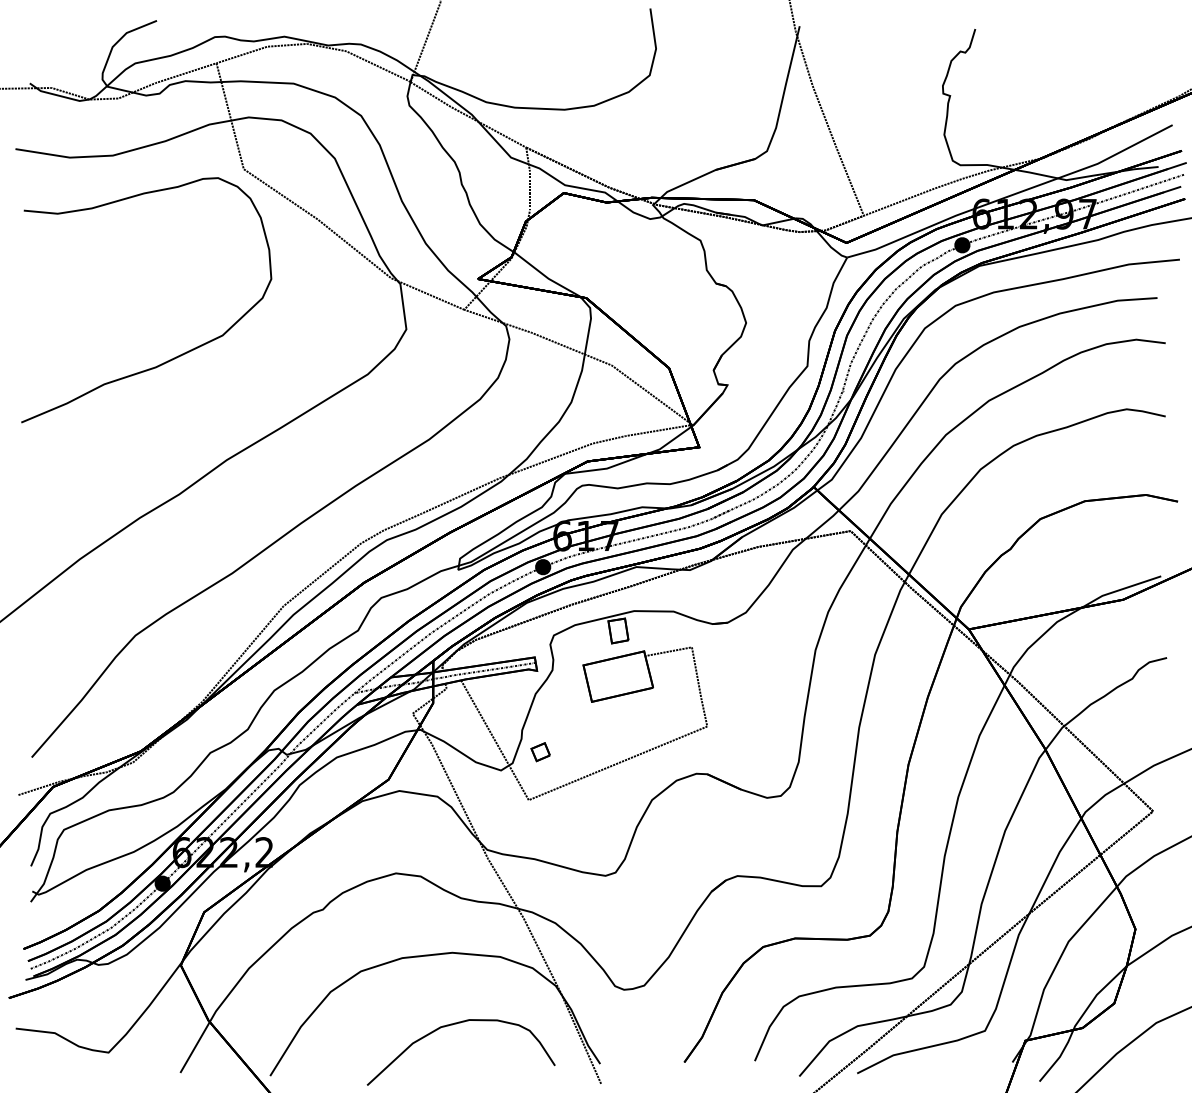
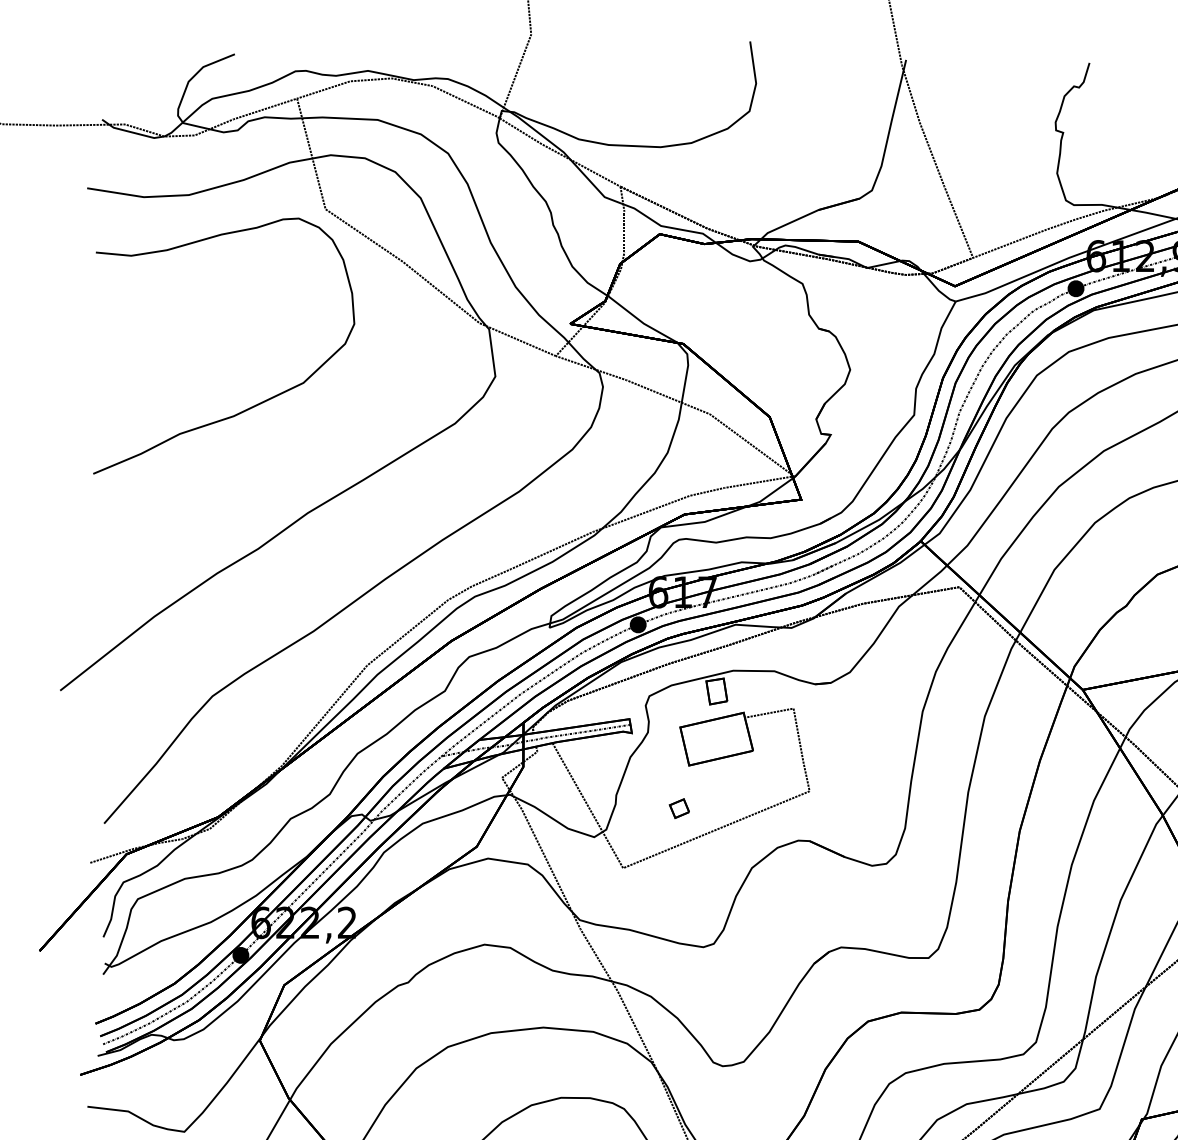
part: (540, 752) -> (679, 809), moved

